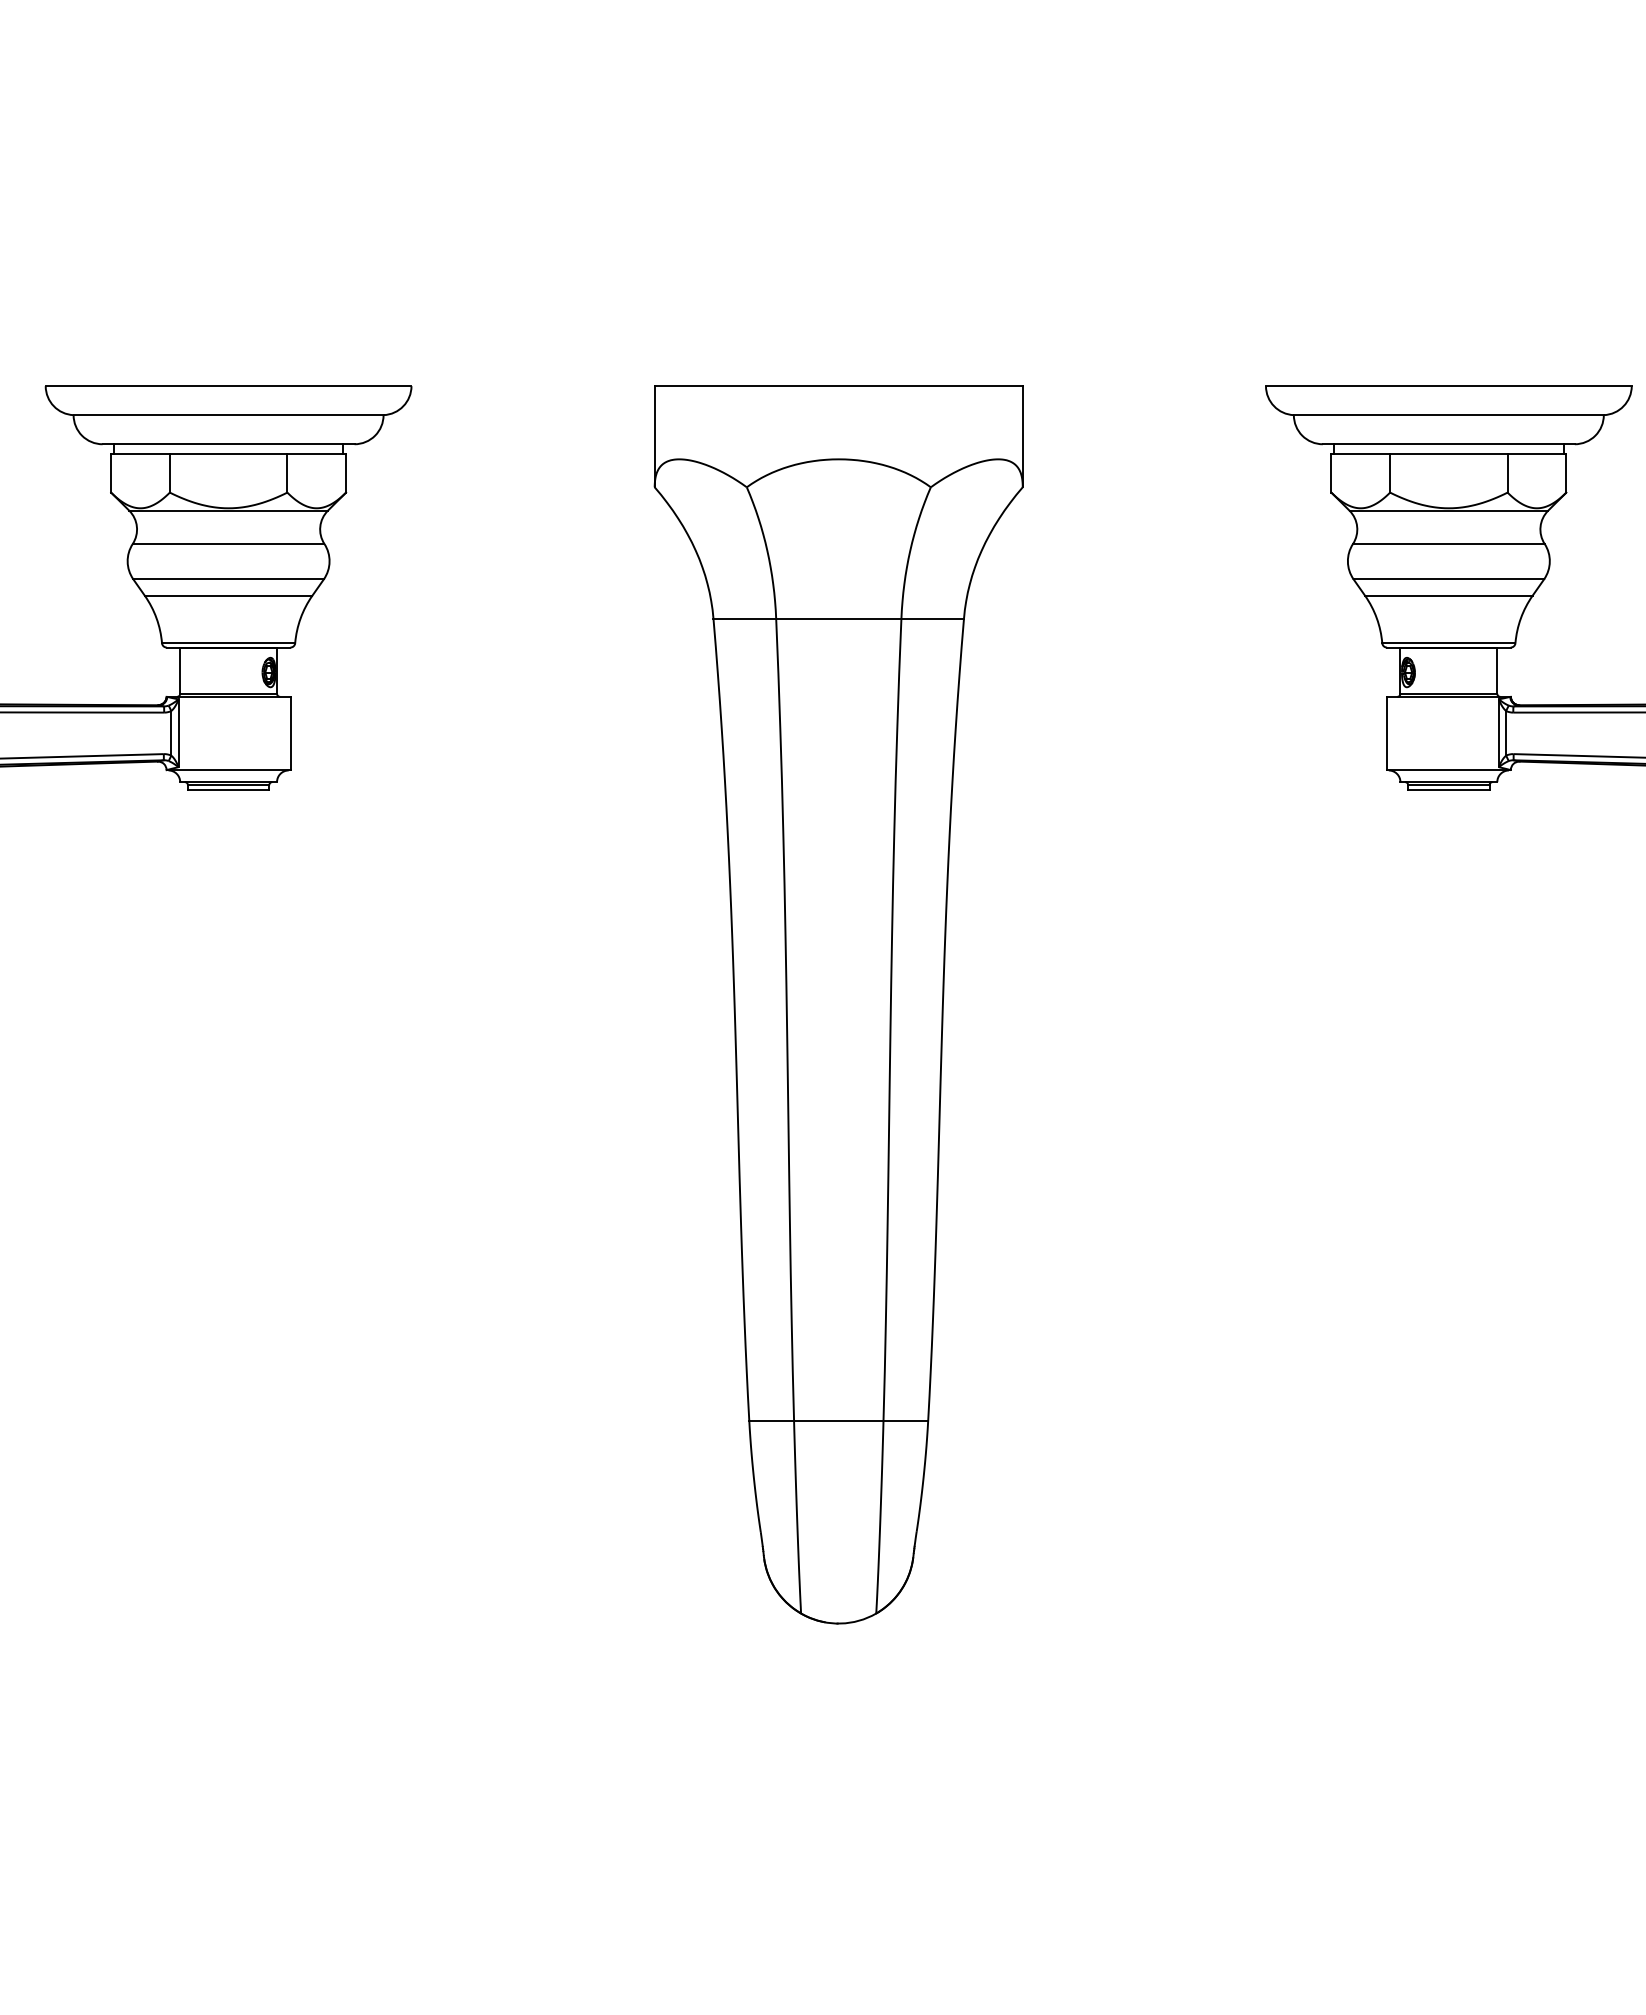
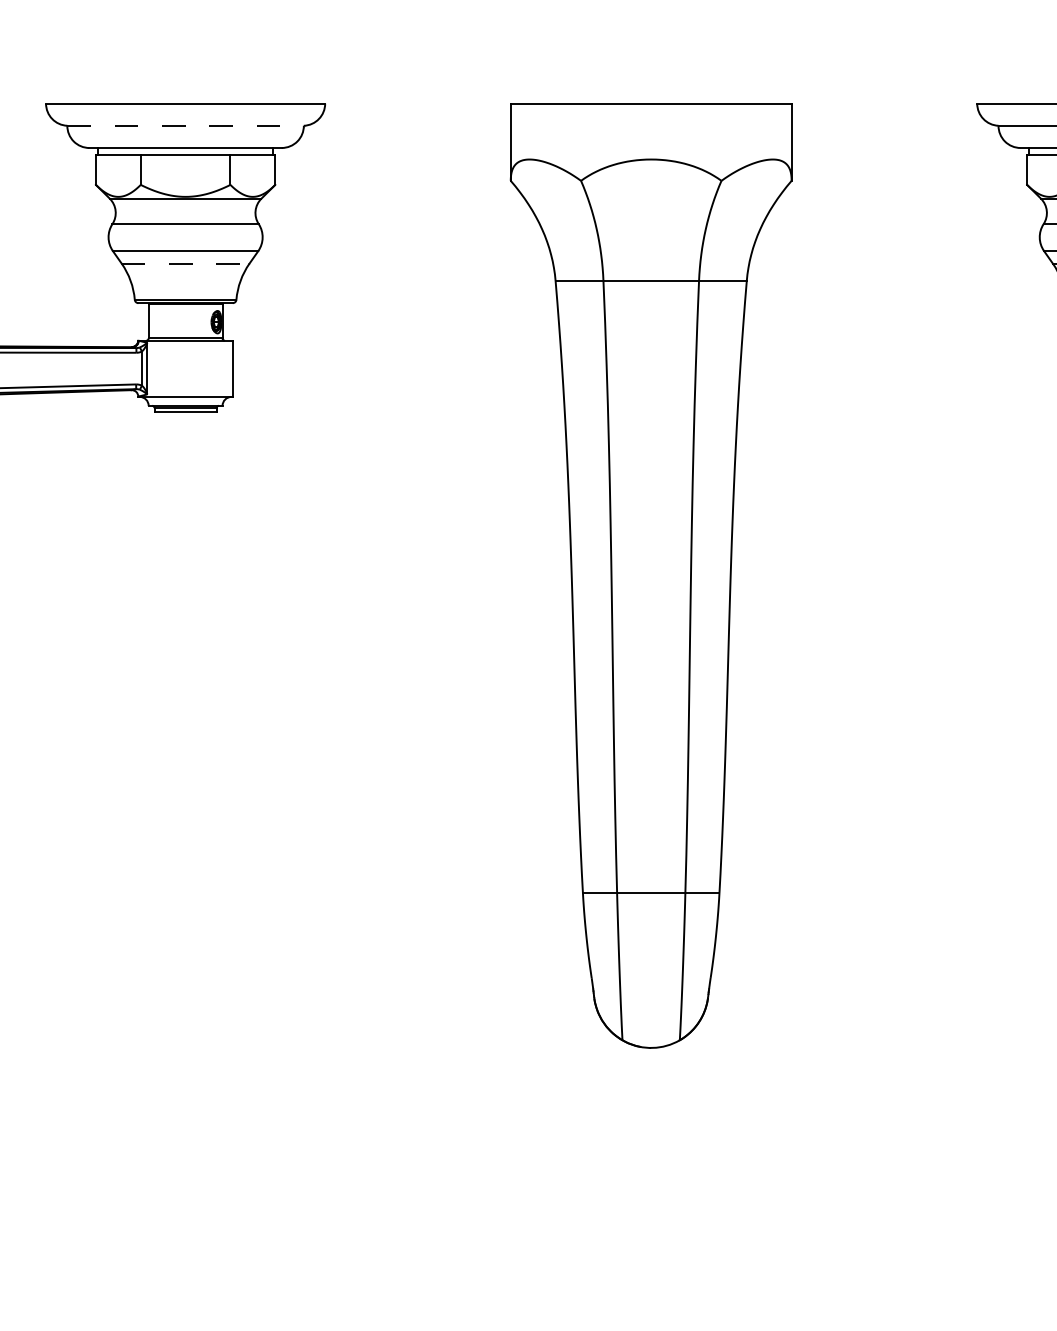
line: (228, 415) -> (185, 126), solid -> dashed
line: (228, 595) -> (185, 263), solid -> dashed

